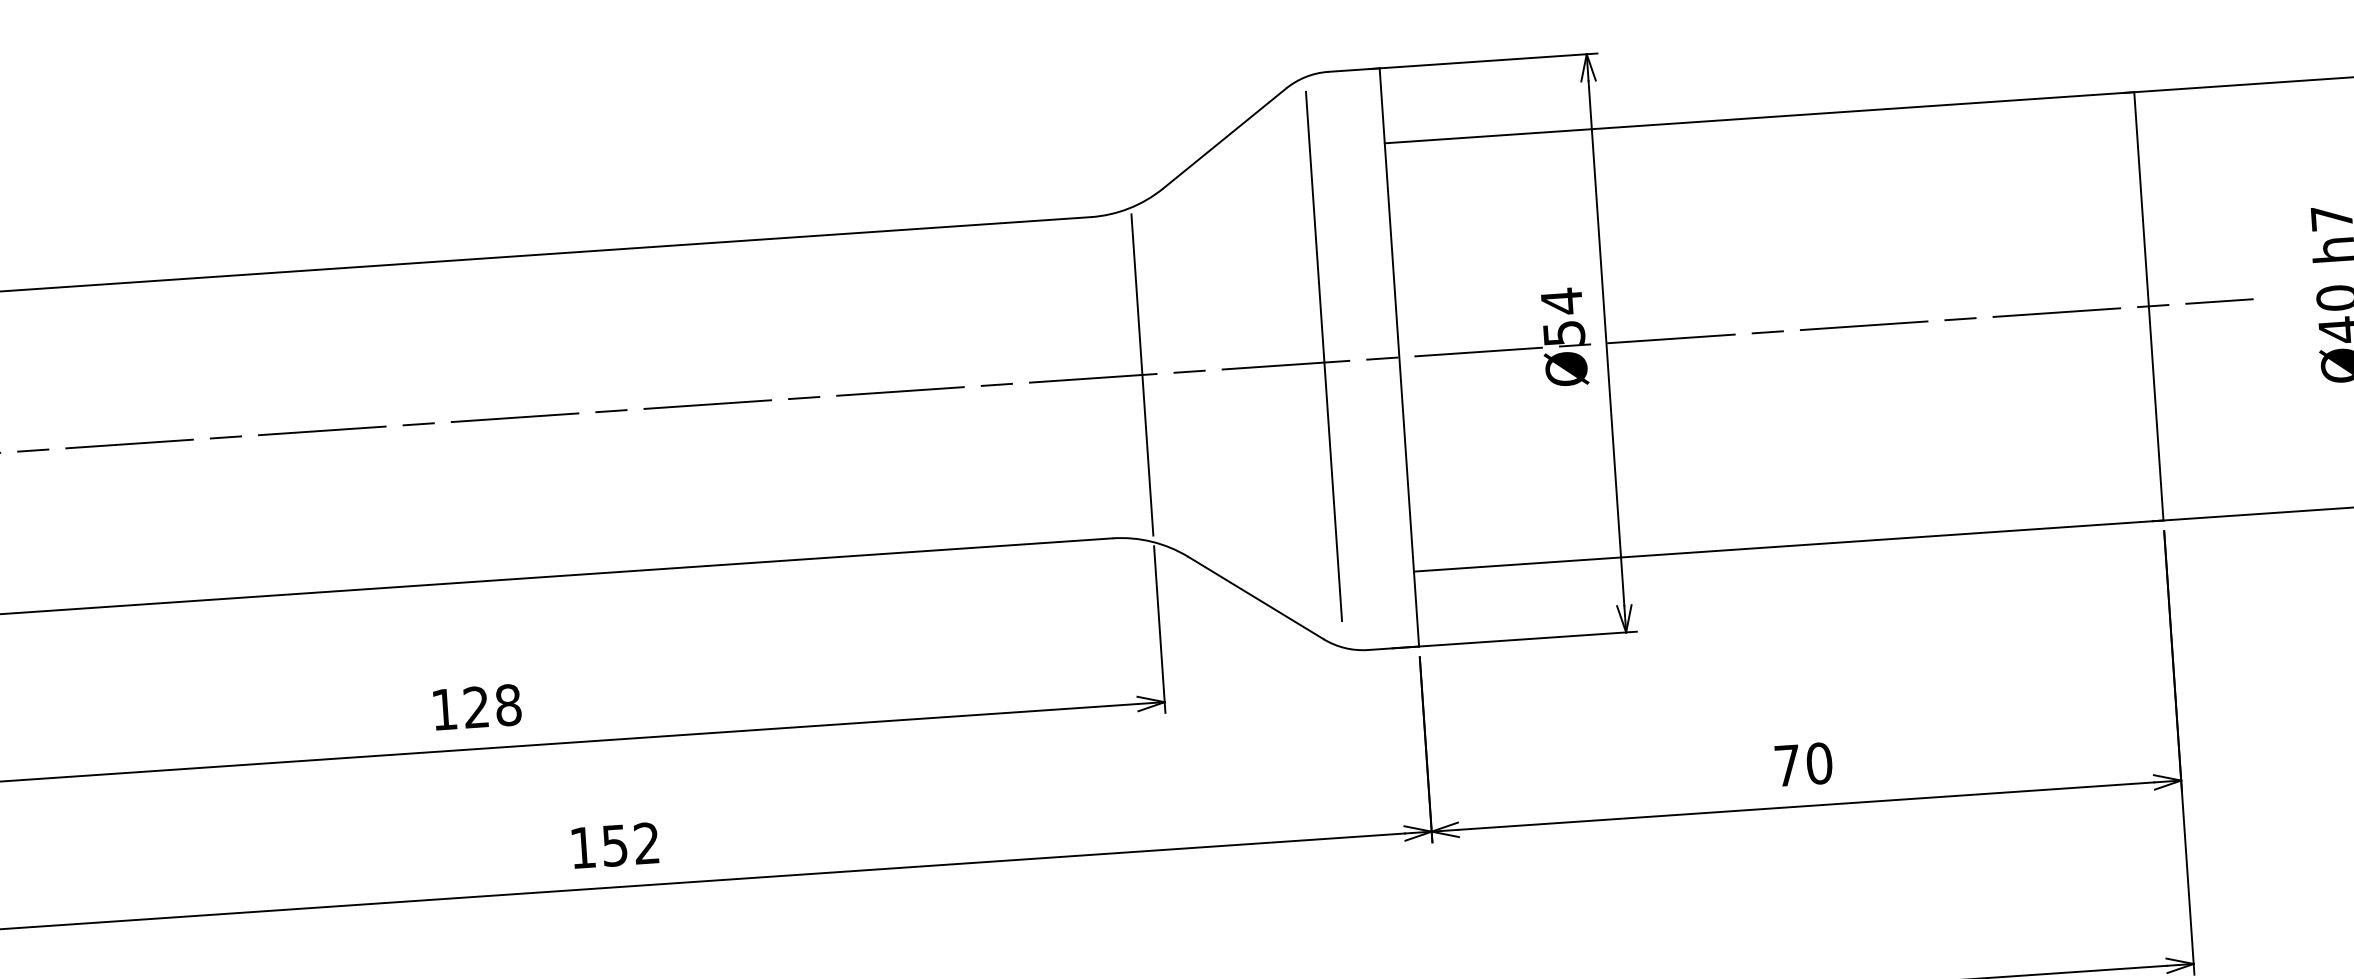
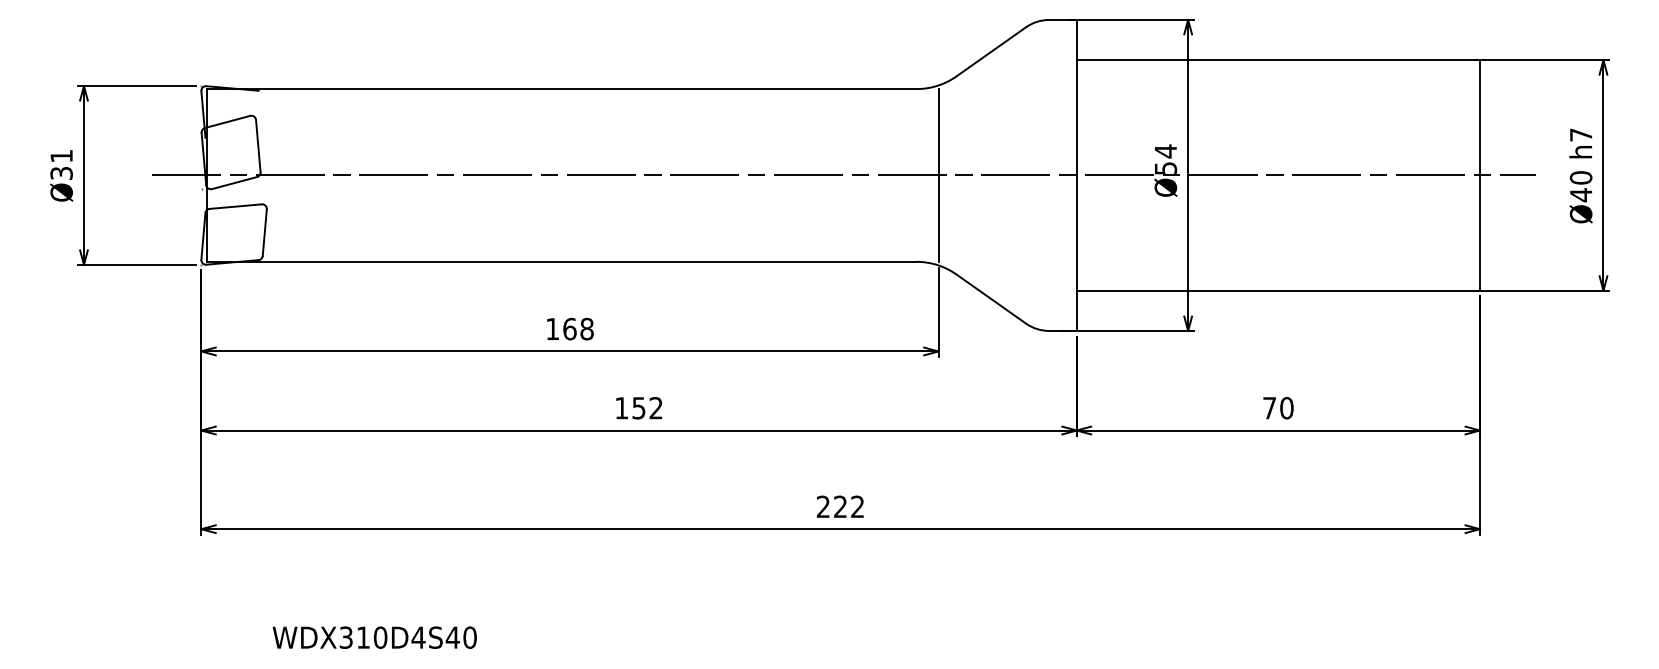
line: (1323, 355) -> (1036, 171), removed
text: (475, 706) -> (569, 328), 128 -> 168

